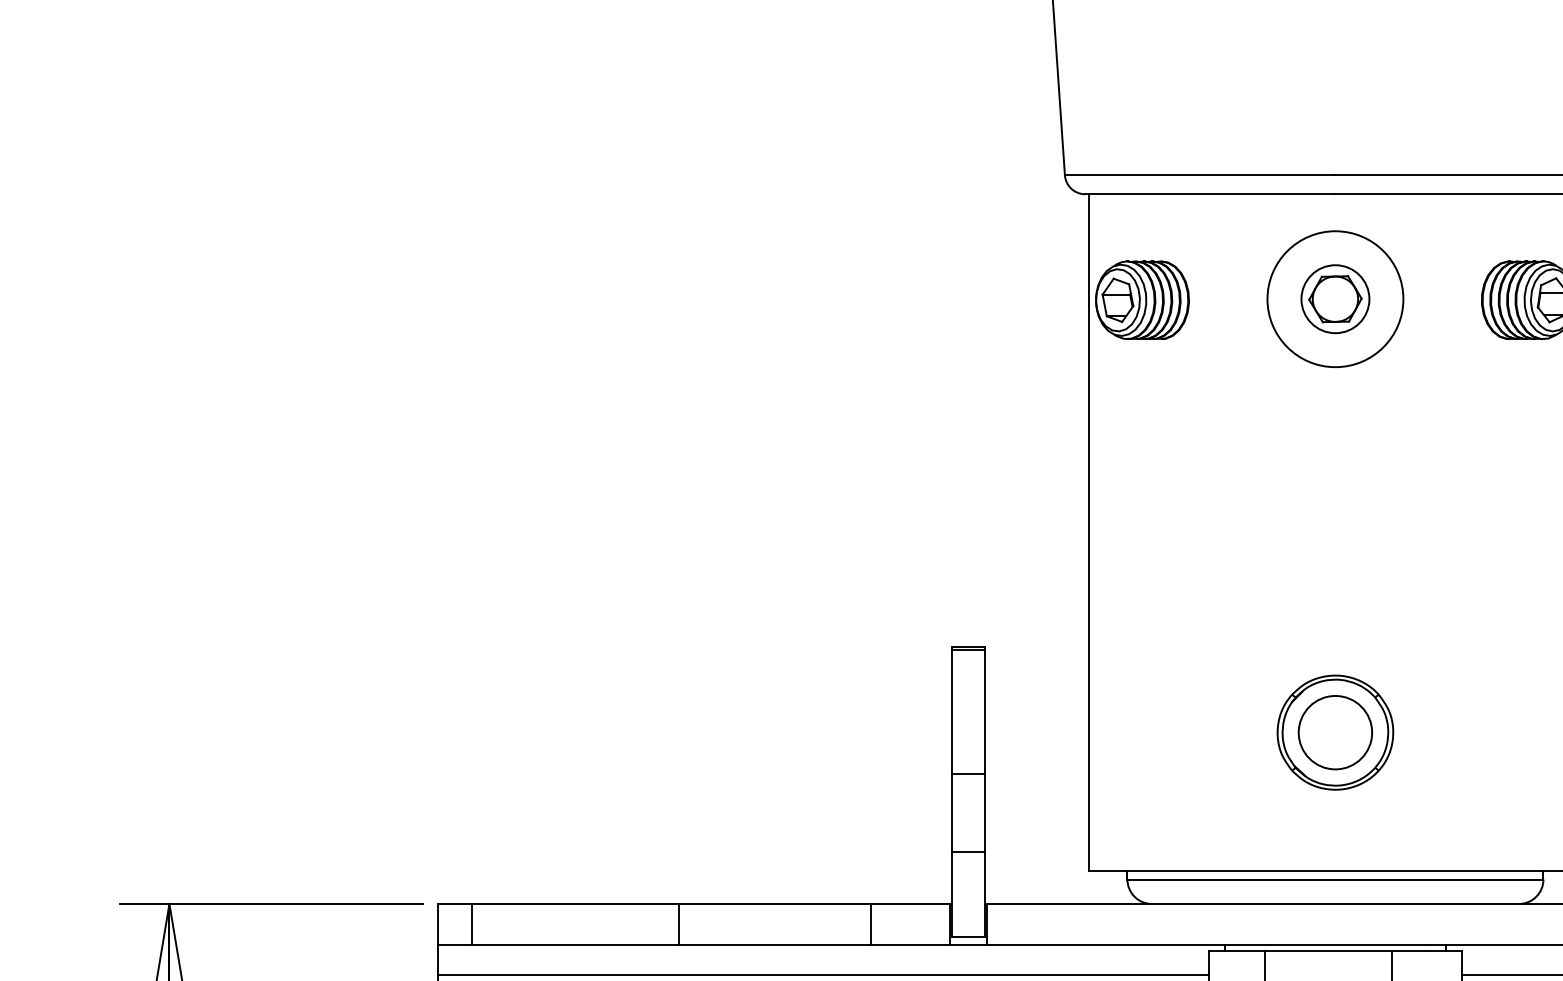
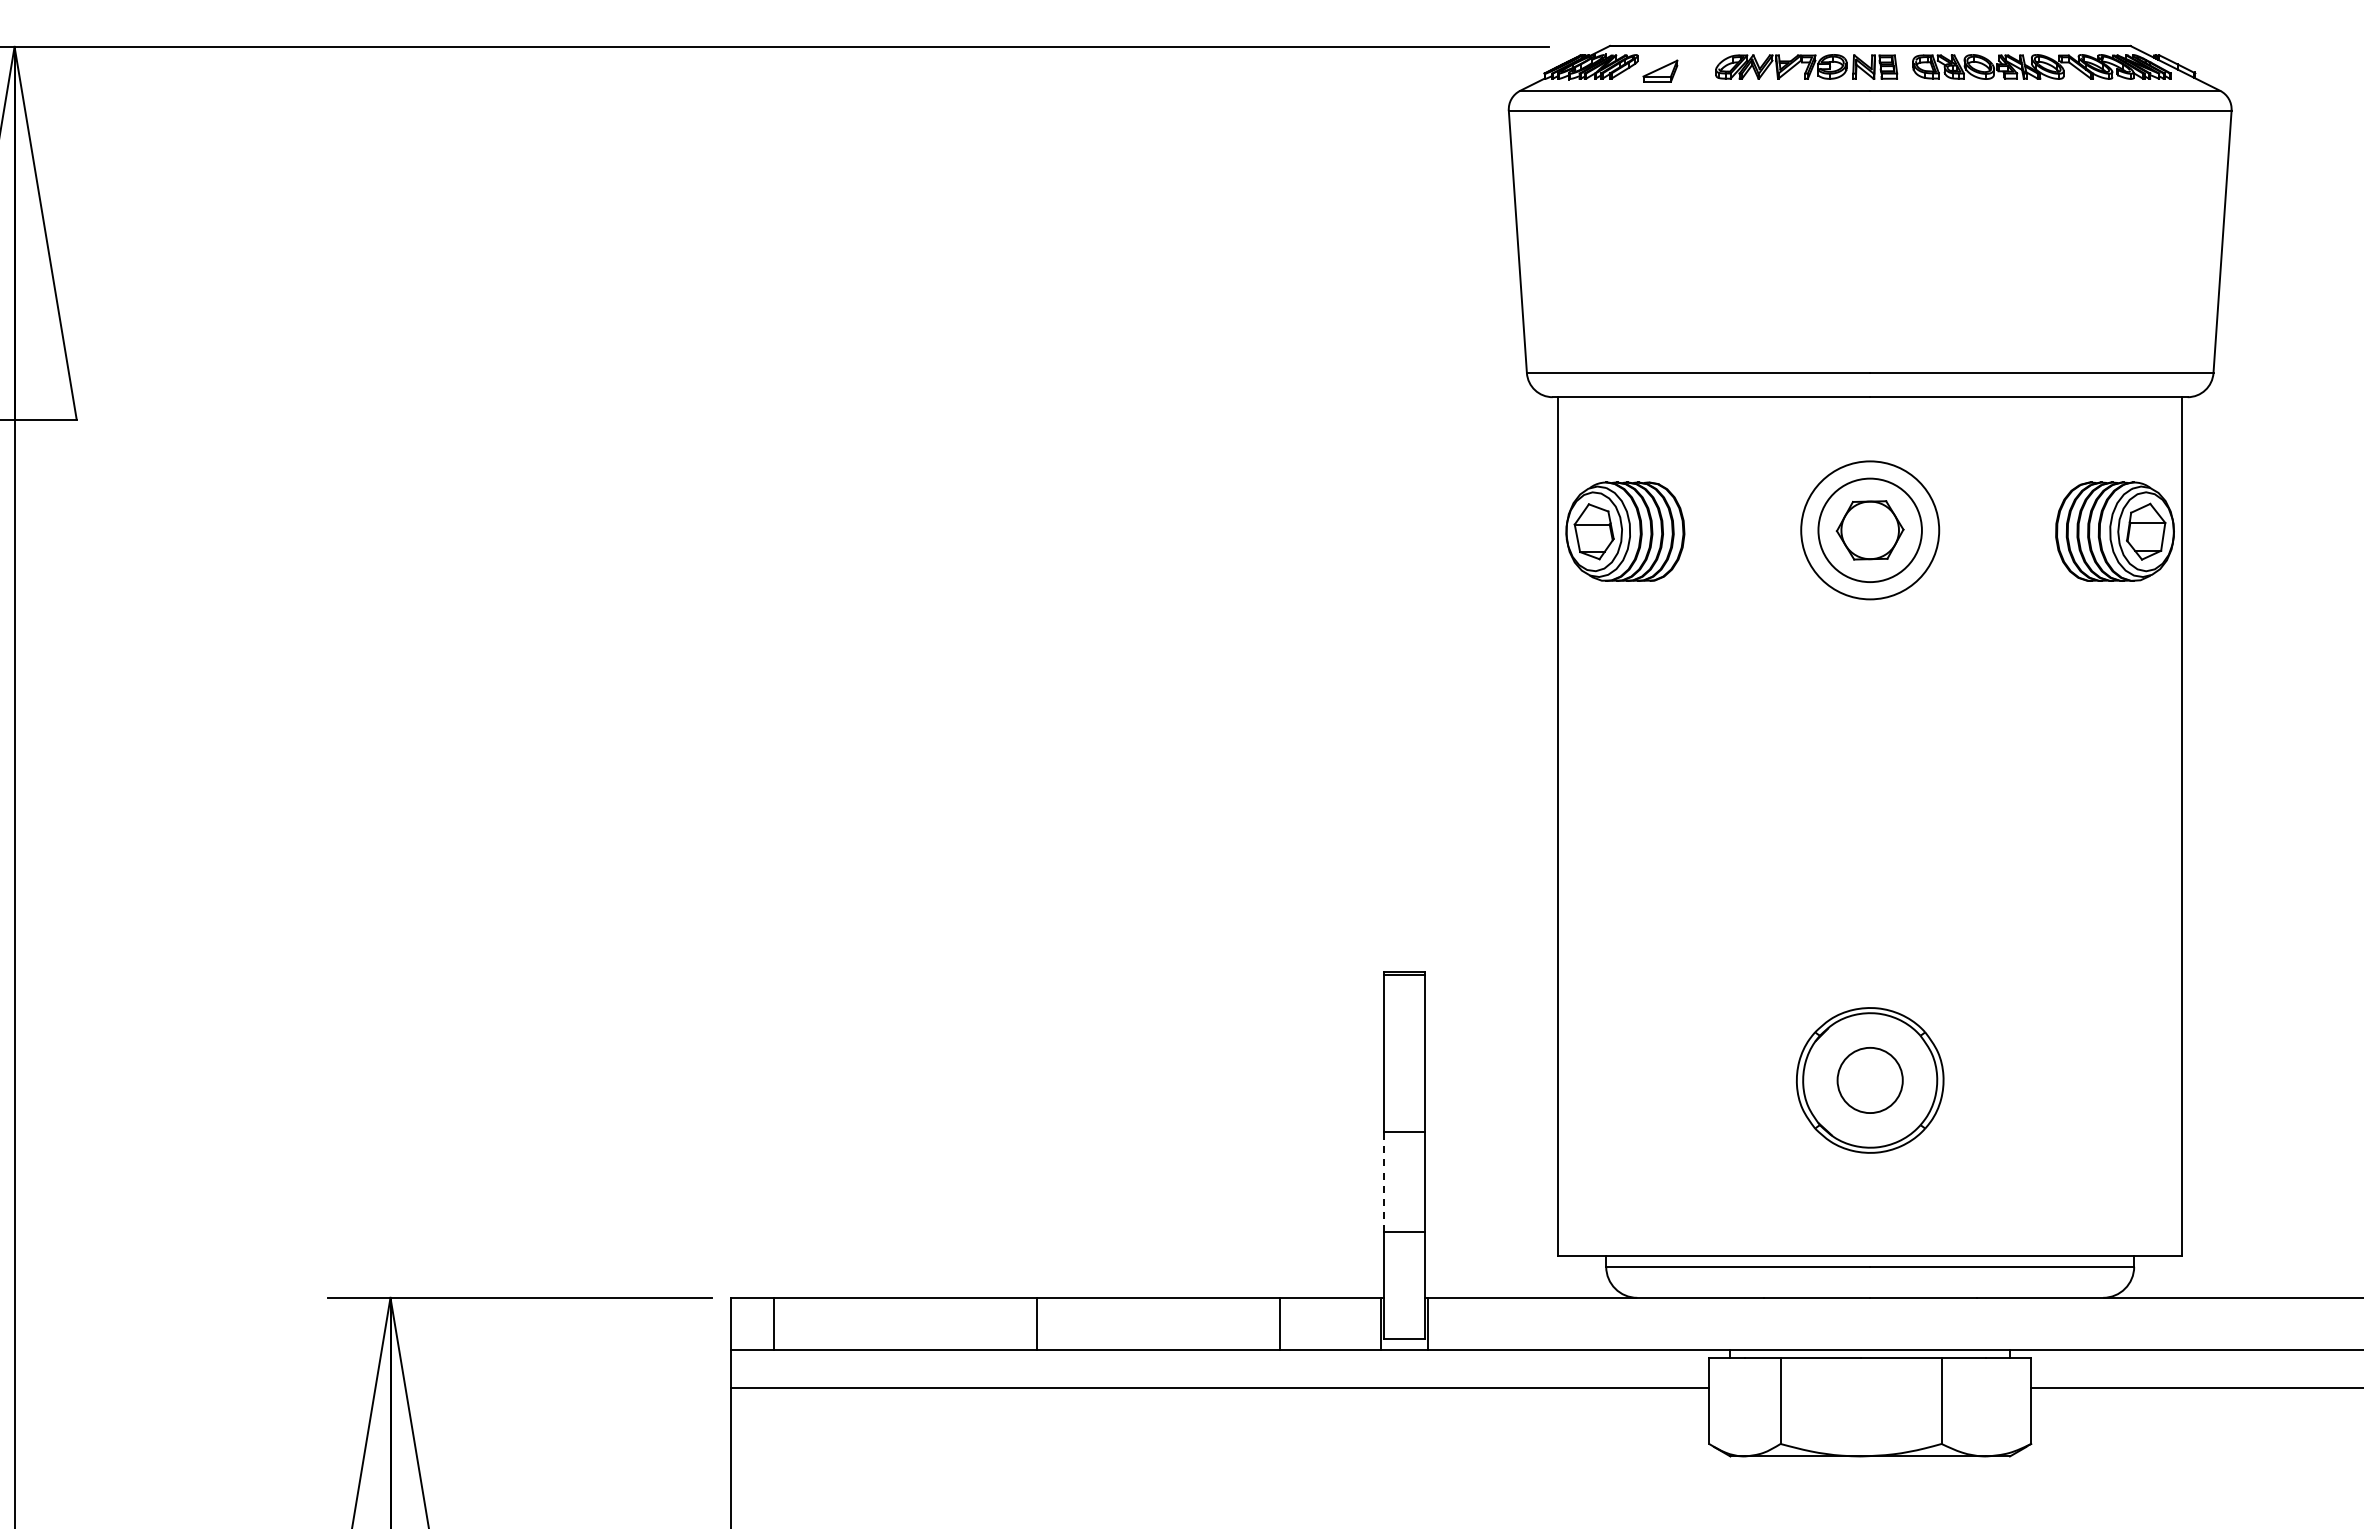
circle: (1334, 299) -> (1869, 530), size x0.6
circle: (1335, 299) -> (1870, 530), size x1.6
circle: (1334, 732) -> (1869, 1080), size x0.7
line: (951, 813) -> (1383, 1182), solid -> dashed

